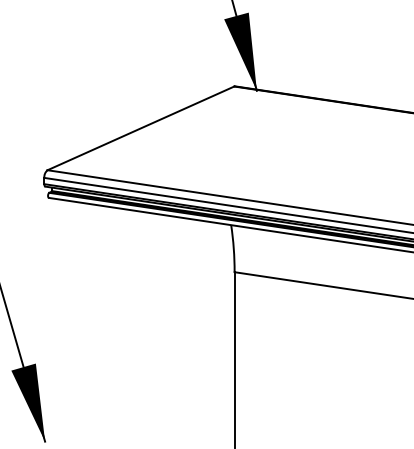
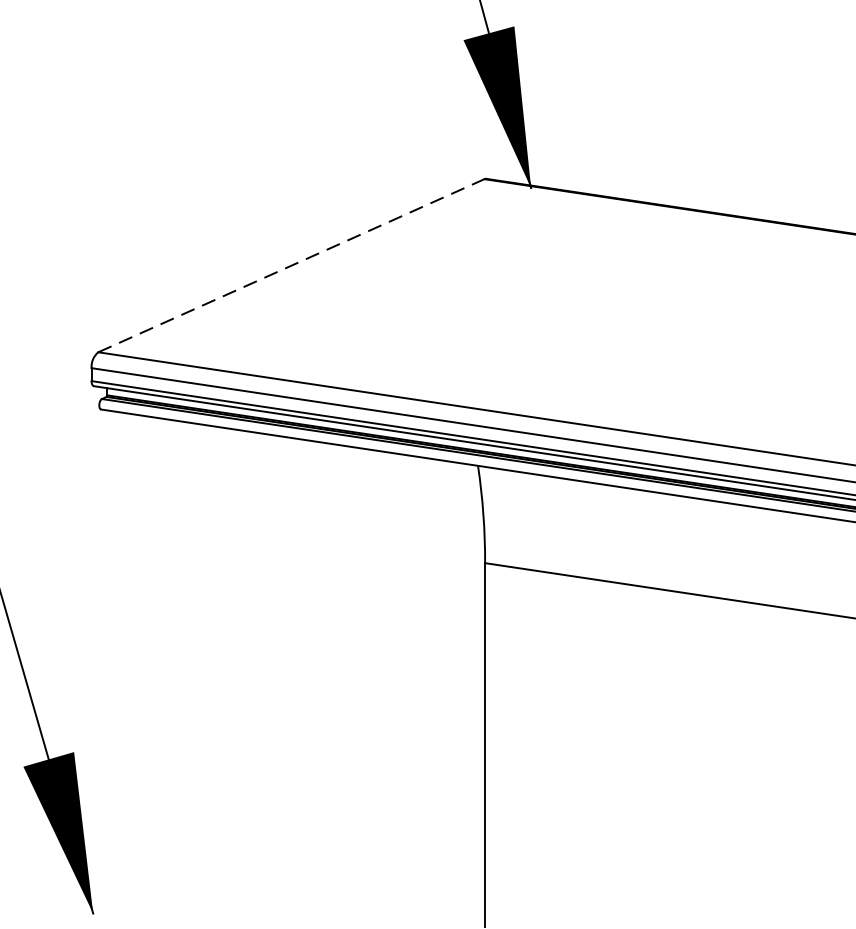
line: (141, 128) -> (292, 265), solid -> dashed

